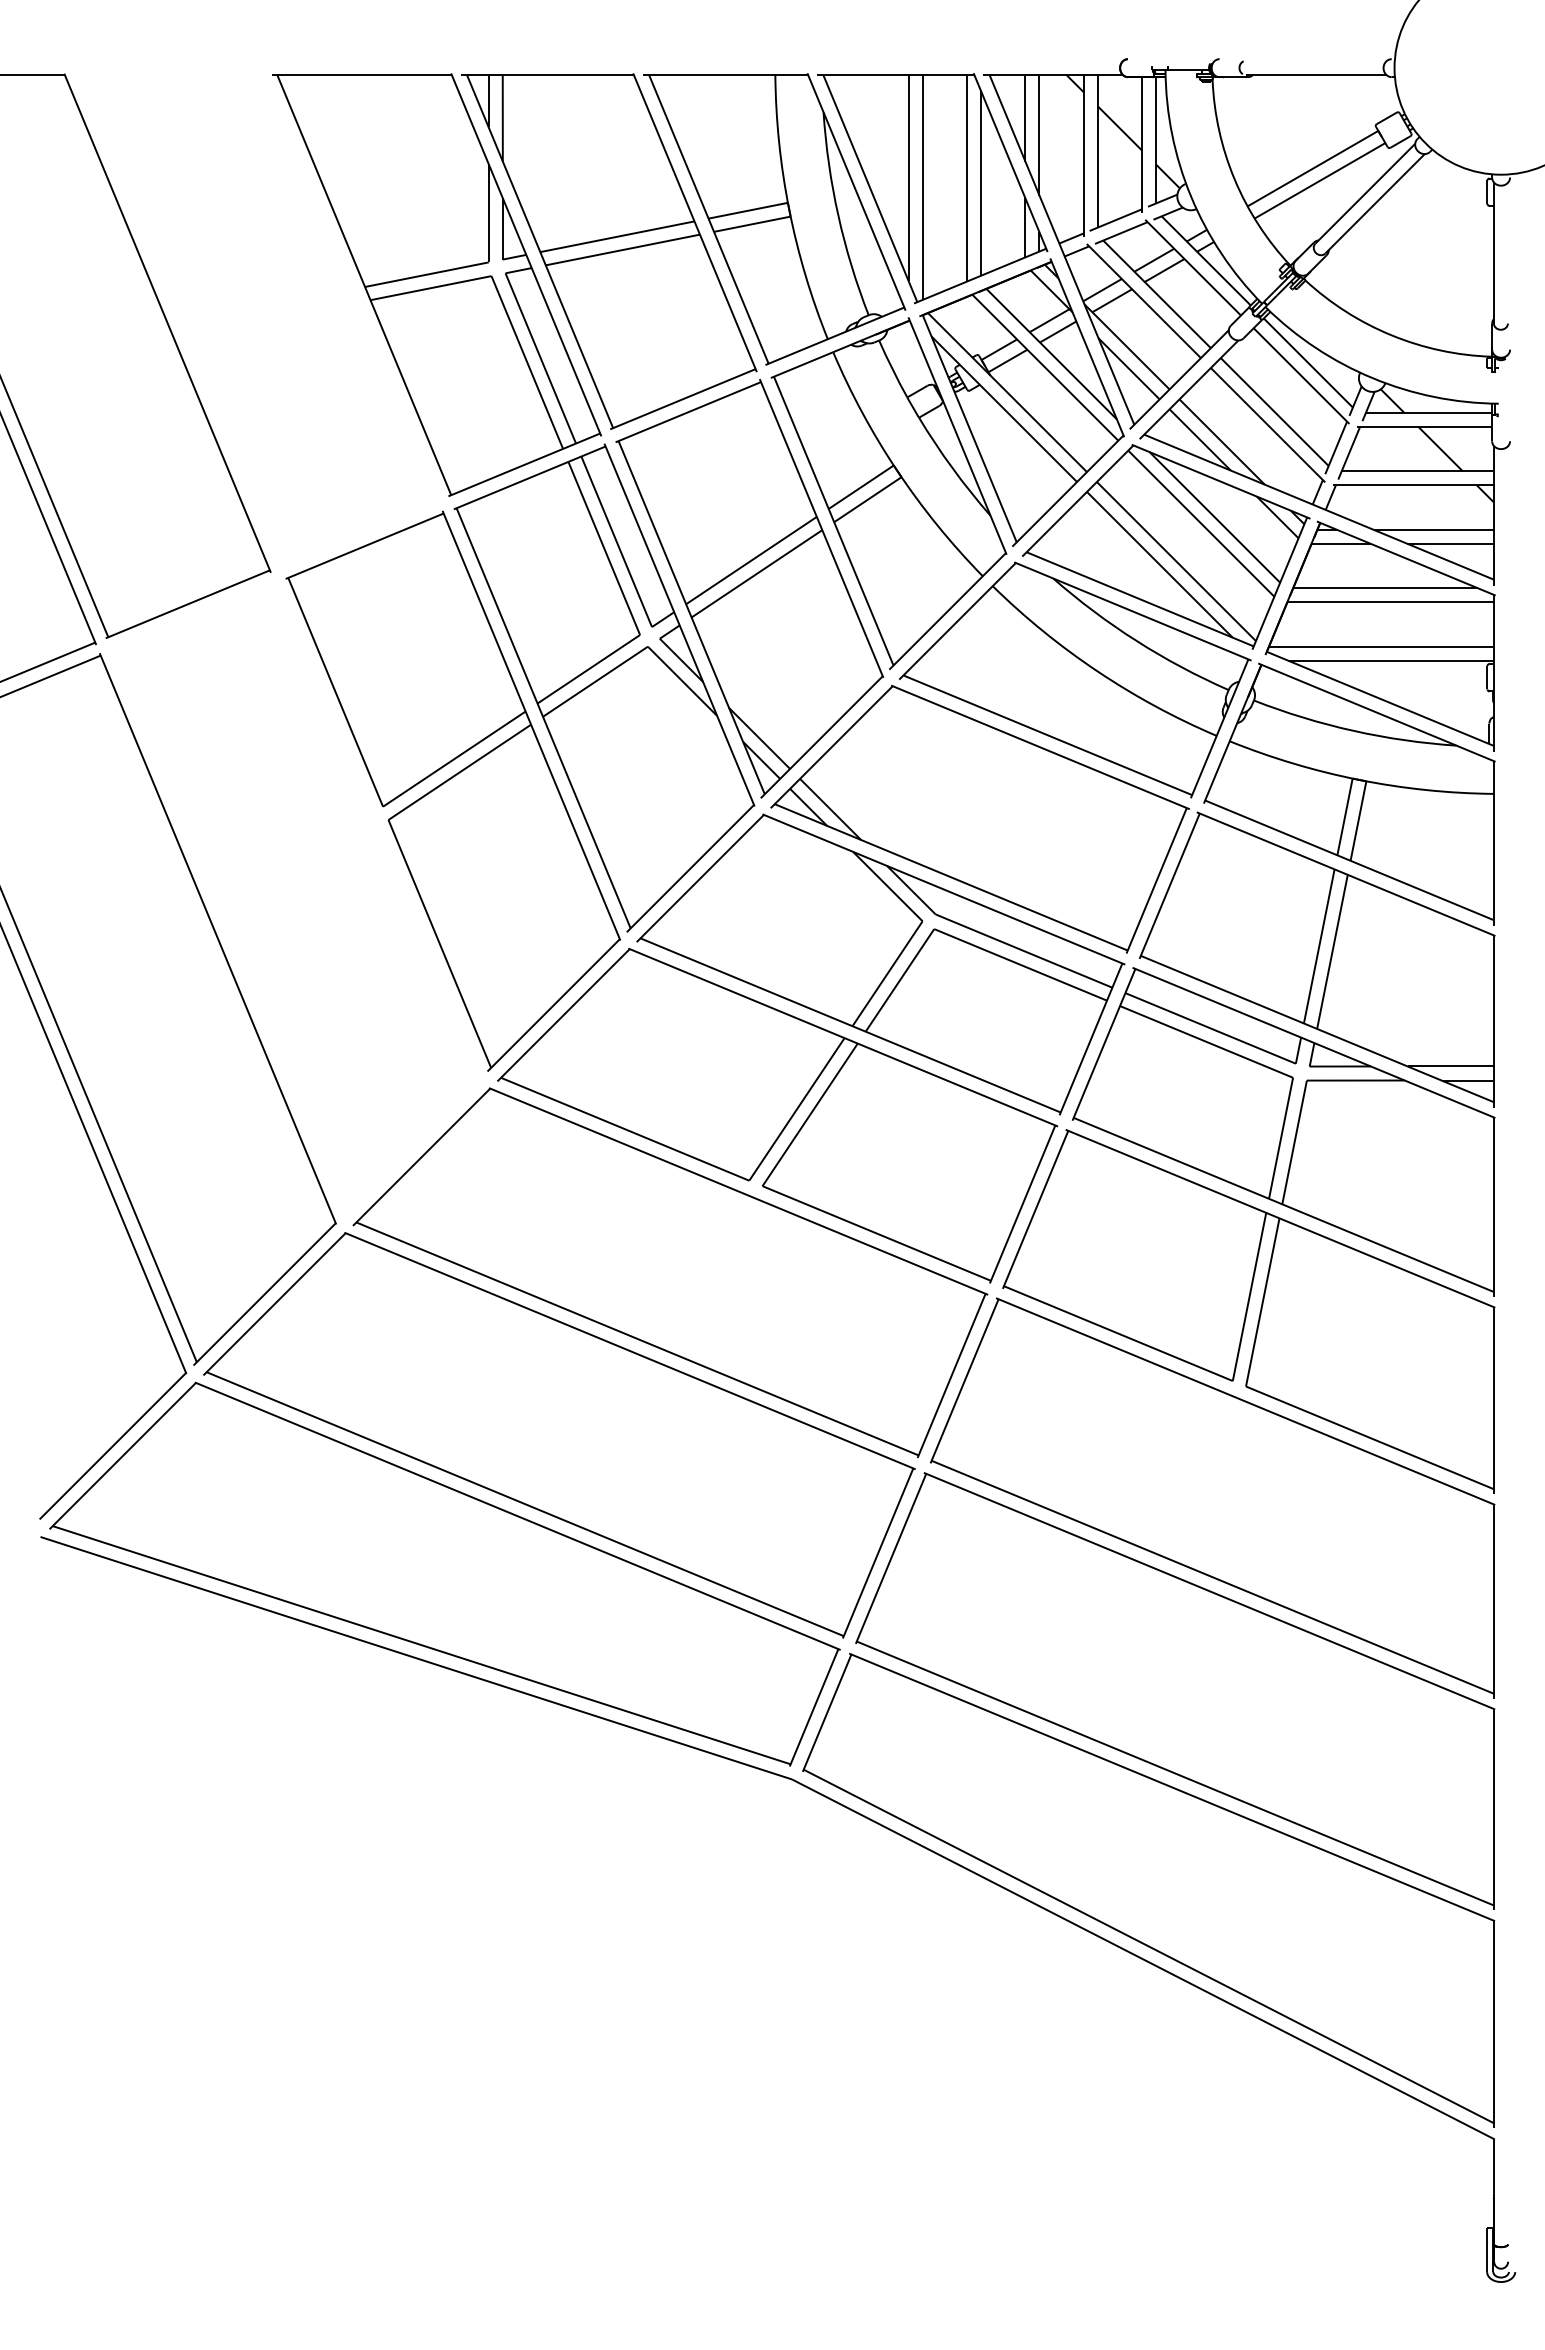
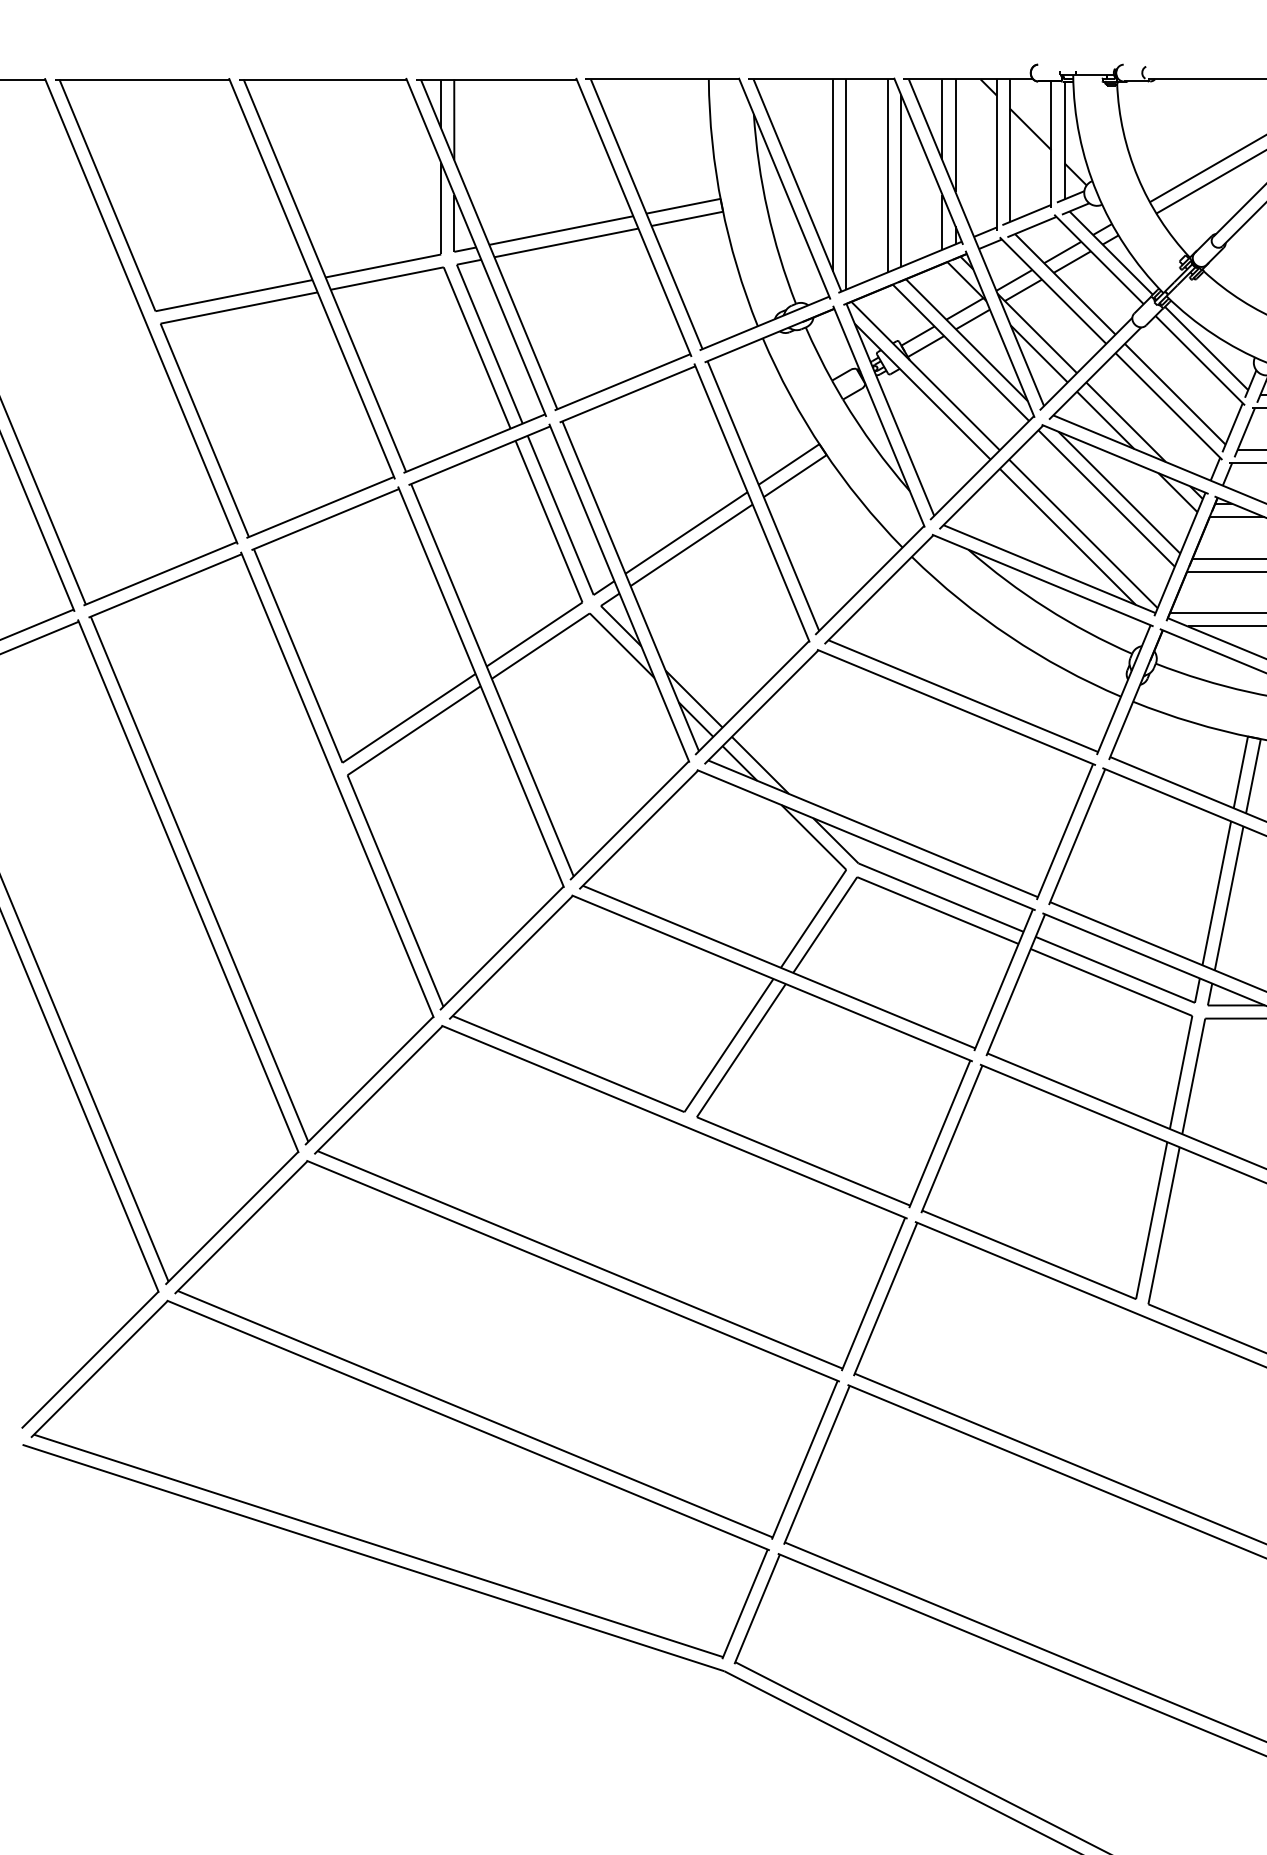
part: (257, 319) -> (225, 307), added
part: (296, 898) -> (261, 848), added

